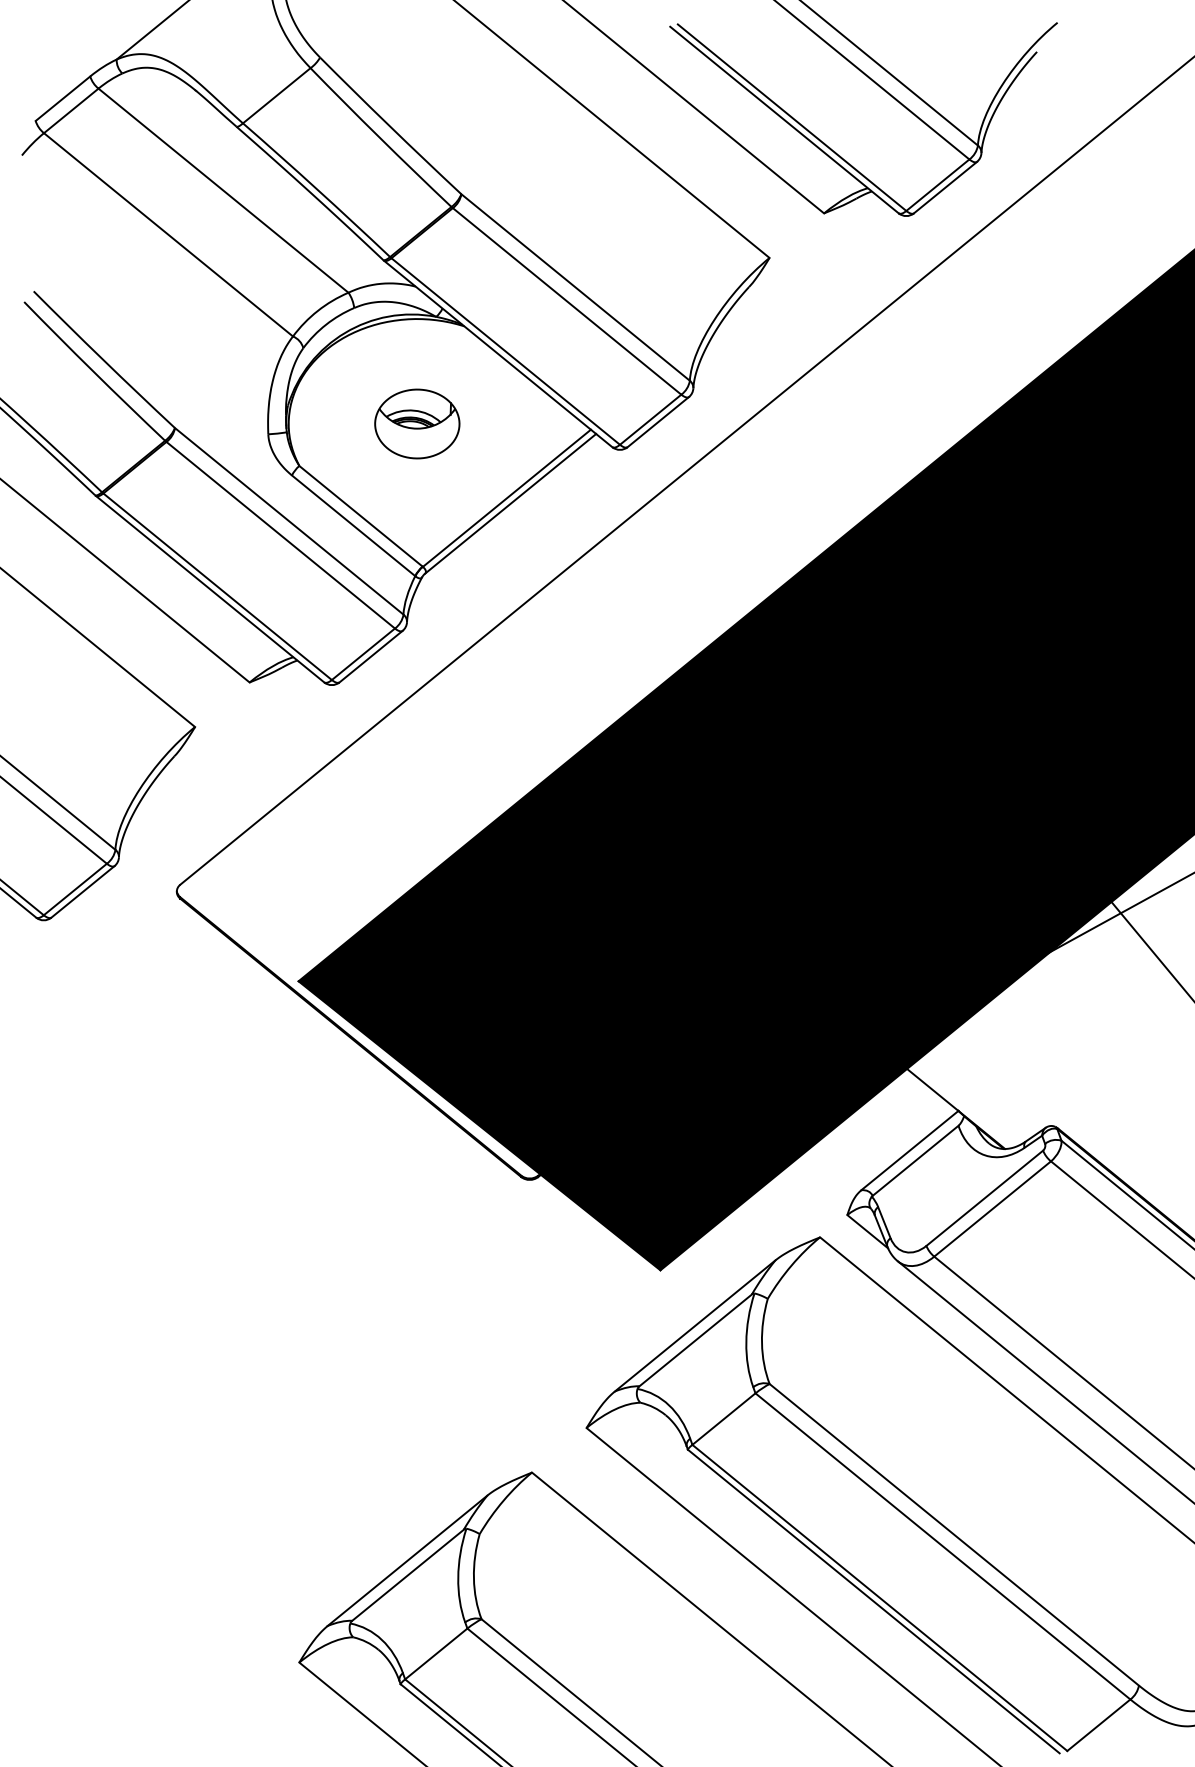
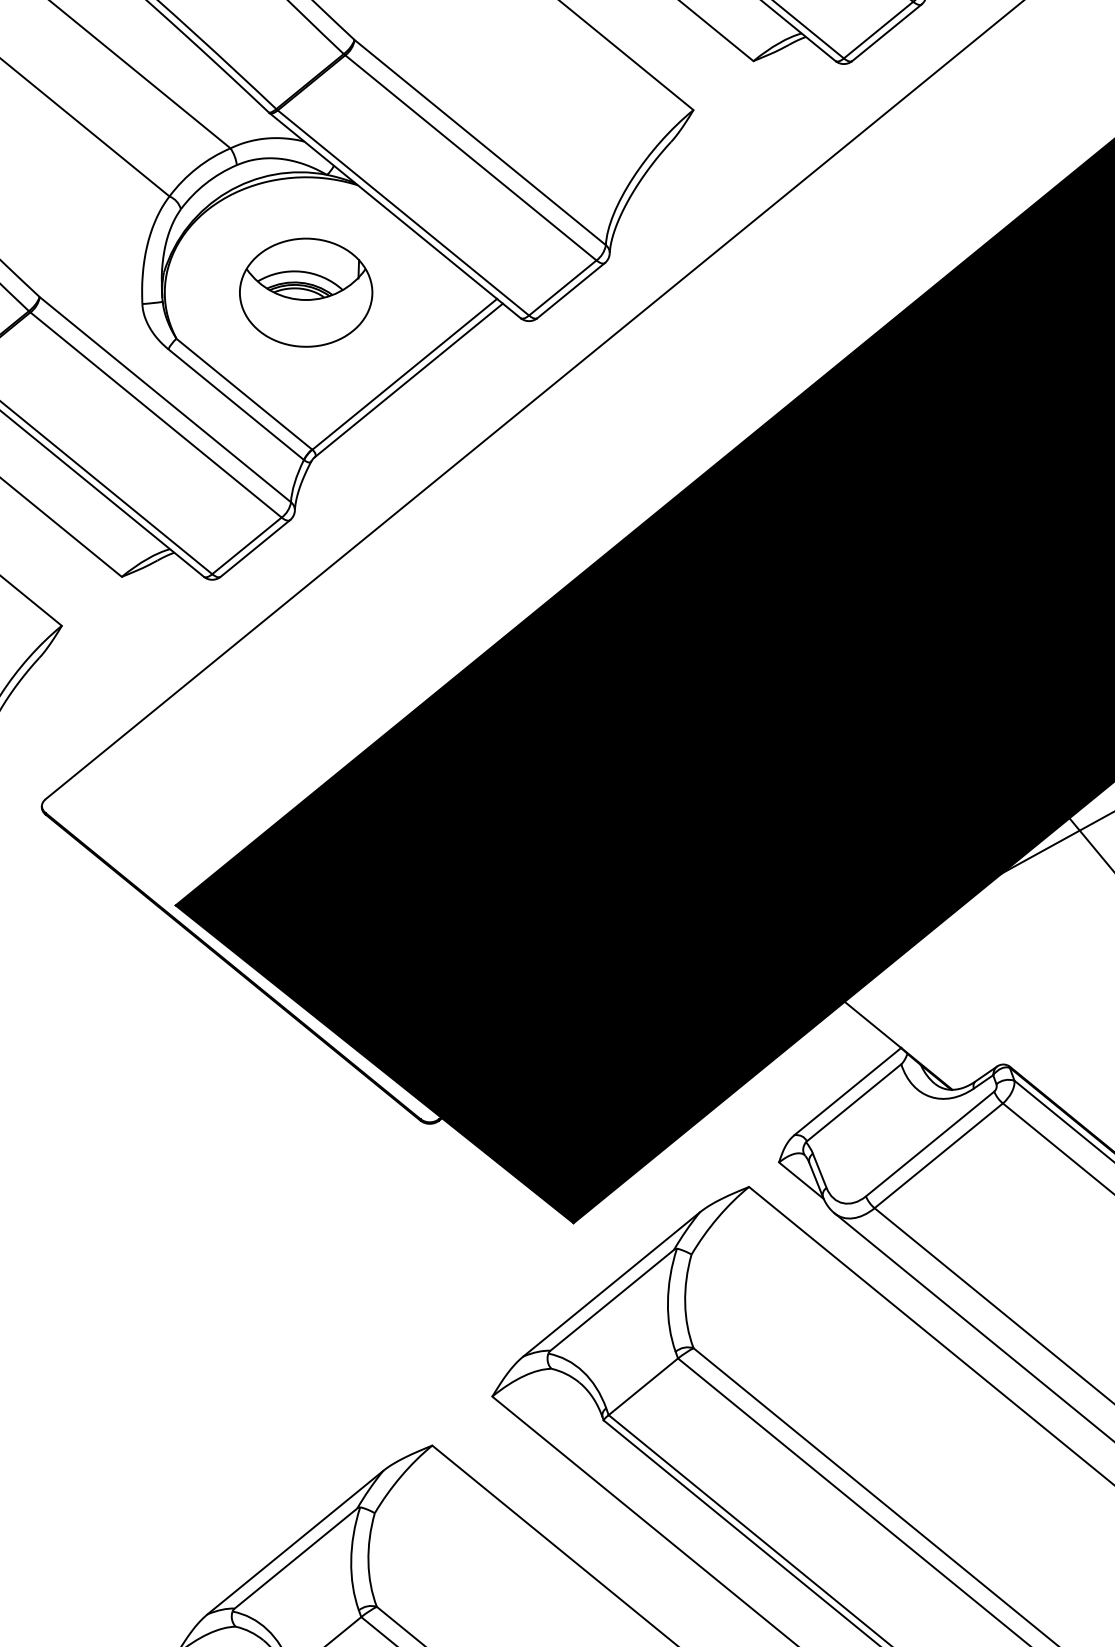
part: (417, 423) -> (306, 292), size x1.43

